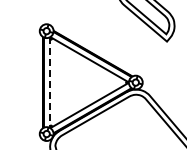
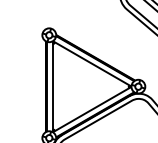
line: (49, 83) -> (52, 87), dashed -> solid

